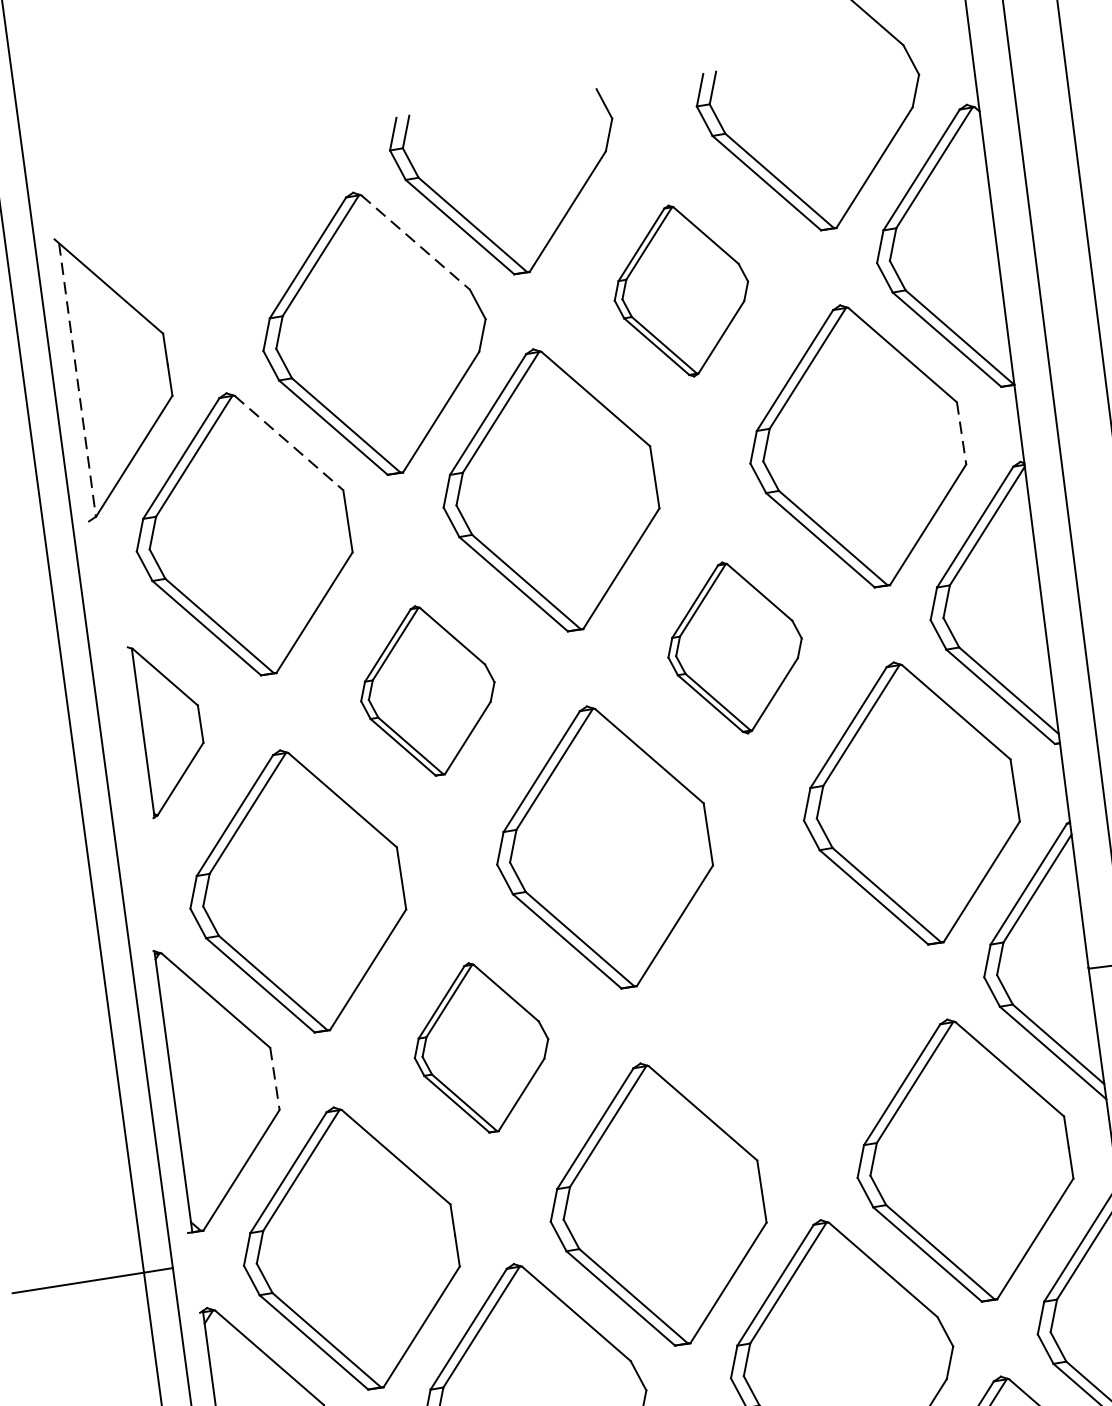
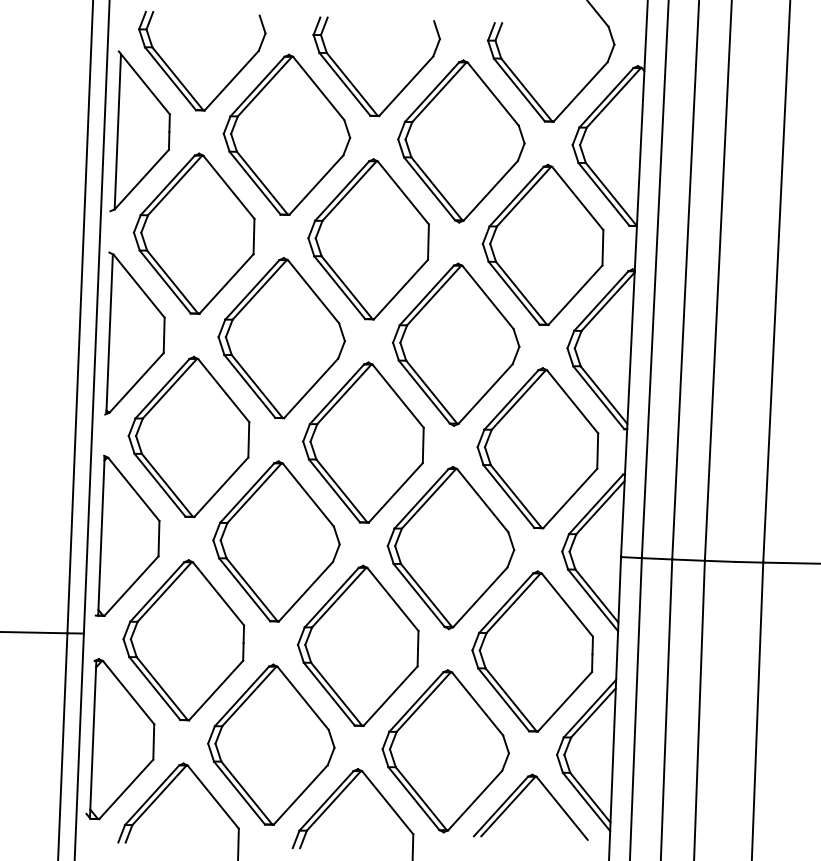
line: (416, 242) -> (319, 88), dashed -> solid
part: (164, 265) -> (177, 76), added
part: (681, 291) -> (461, 141), size x1.67
line: (76, 379) -> (117, 131), dashed -> solid
line: (960, 433) -> (602, 247), dashed -> solid
line: (289, 443) -> (229, 187), dashed -> solid
part: (735, 647) -> (456, 344), size x1.67
part: (427, 691) -> (281, 338), size x1.67
part: (168, 727) -> (134, 333), size x1.67
part: (787, 1006) -> (450, 548), added
part: (481, 1047) -> (276, 541), size x1.67
line: (274, 1078) -> (158, 538), dashed -> solid

